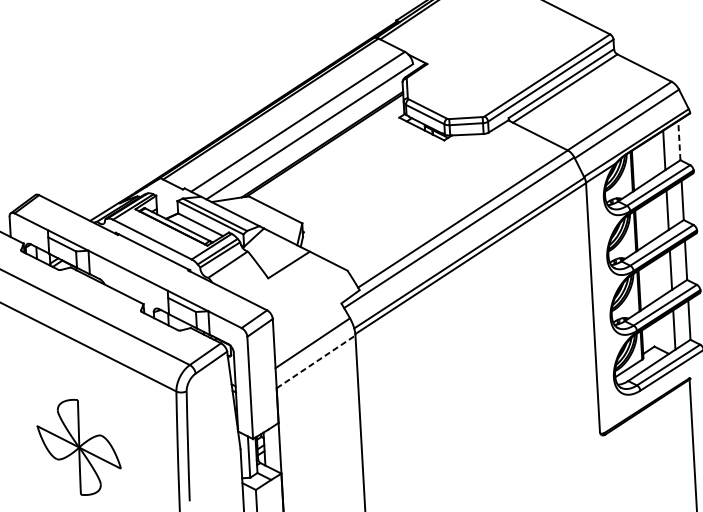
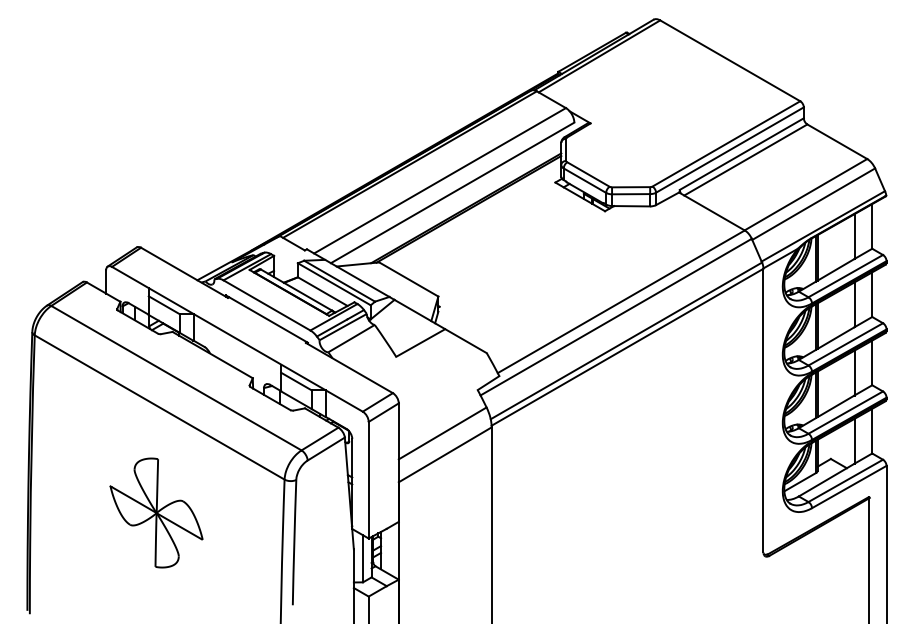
line: (679, 139) -> (872, 225), dashed -> solid
line: (316, 361) -> (445, 454), dashed -> solid
part: (79, 446) -> (156, 512), moved

